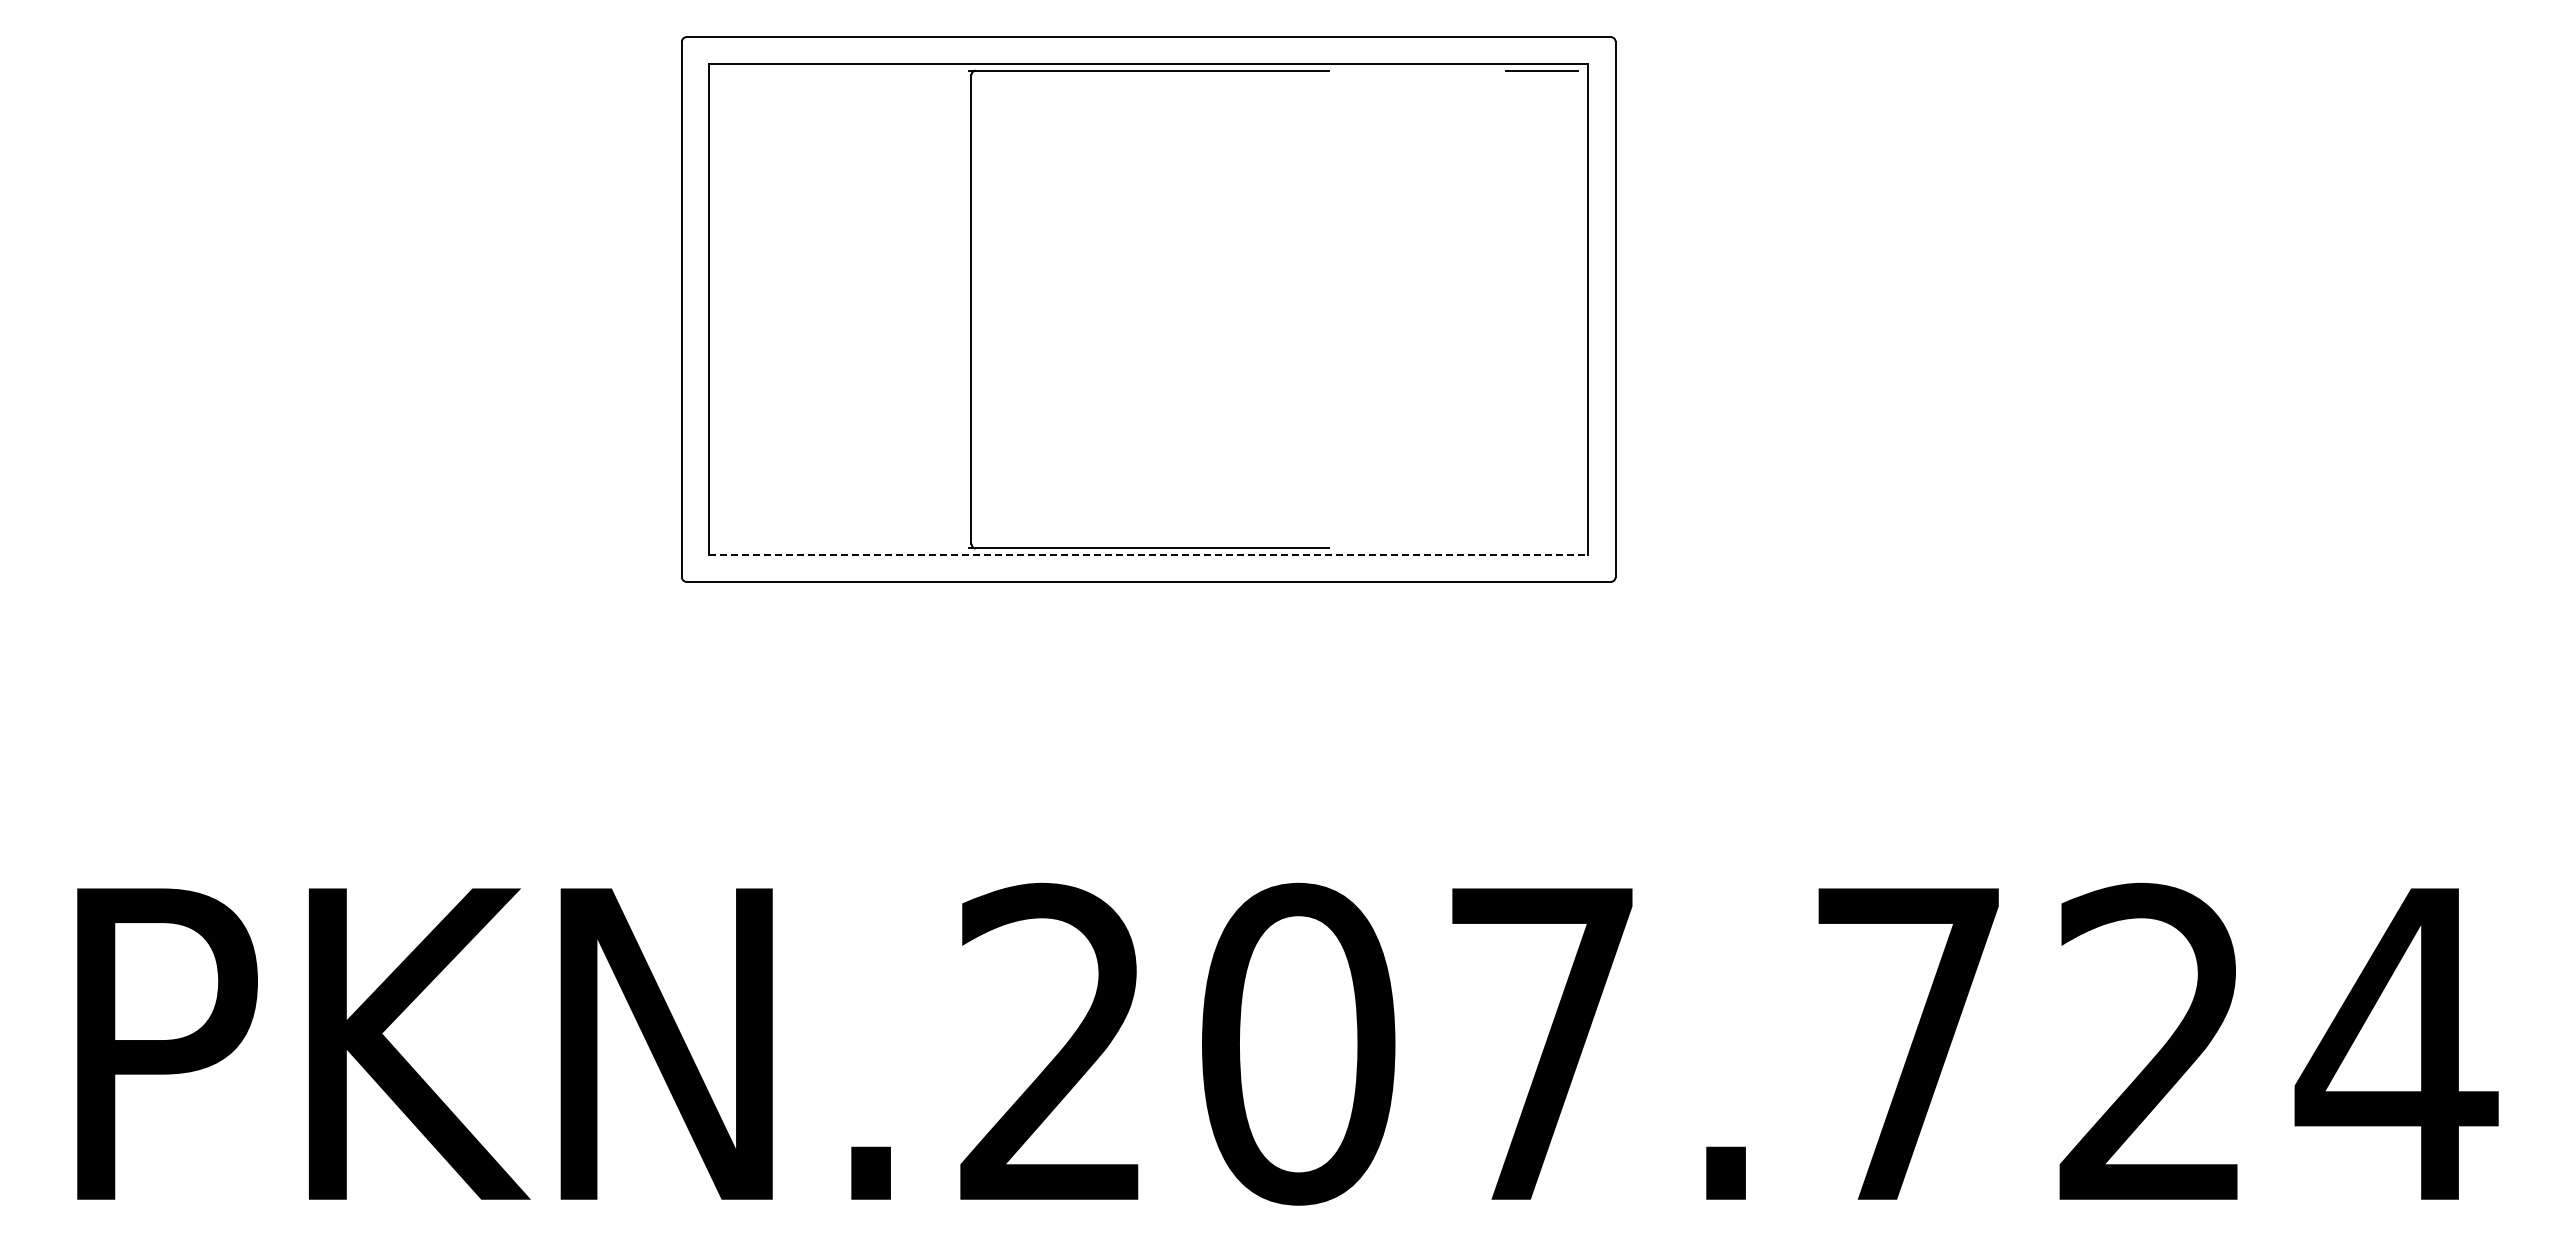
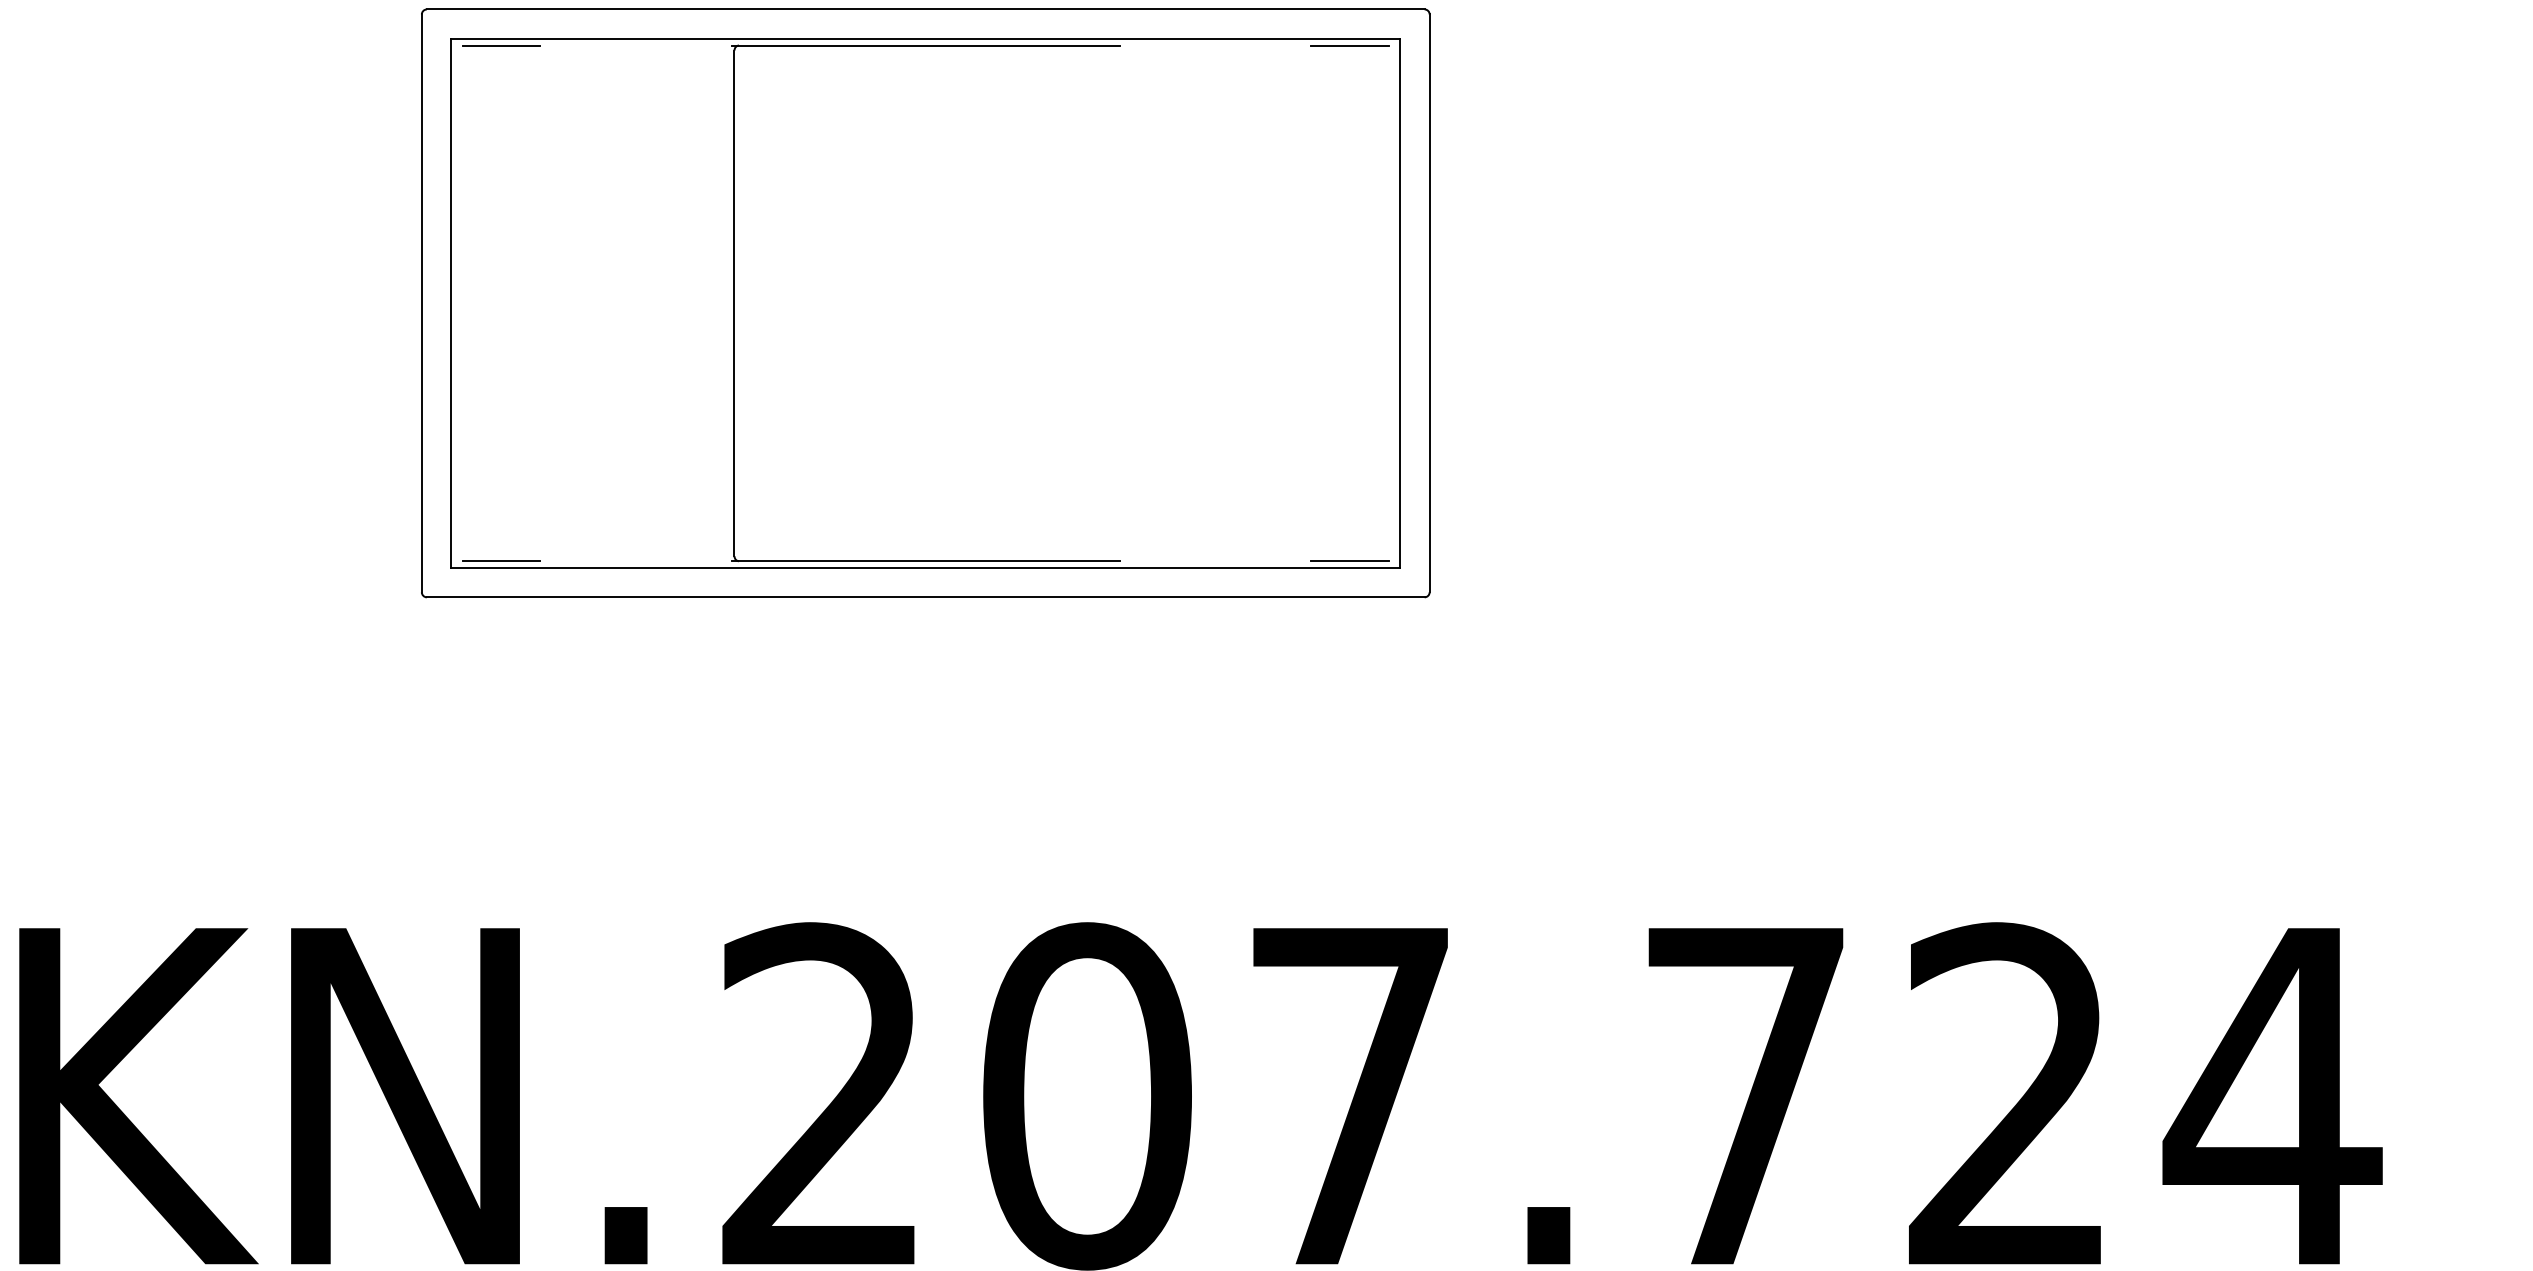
line: (755, 70) -> (501, 45), added
line: (755, 548) -> (501, 561), added
line: (1541, 548) -> (1349, 561), added
line: (1148, 554) -> (925, 567), dashed -> solid

